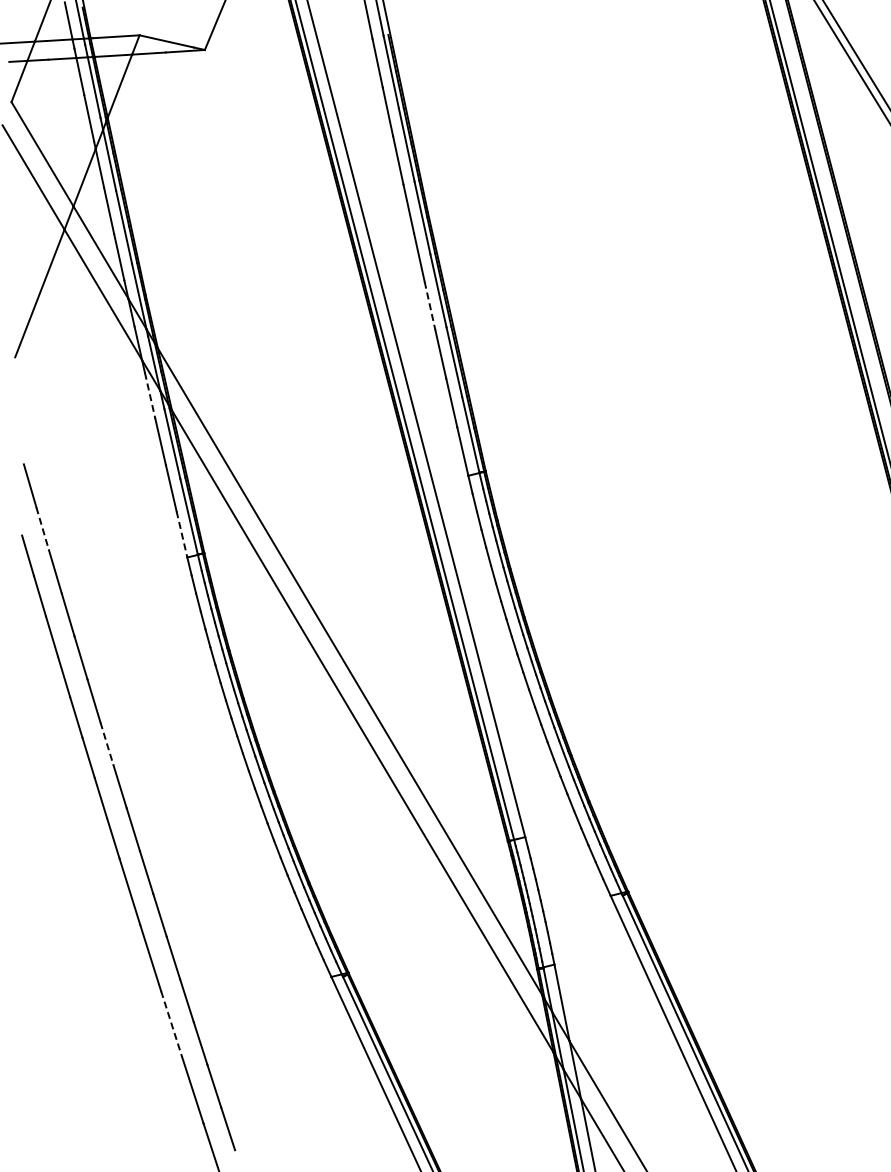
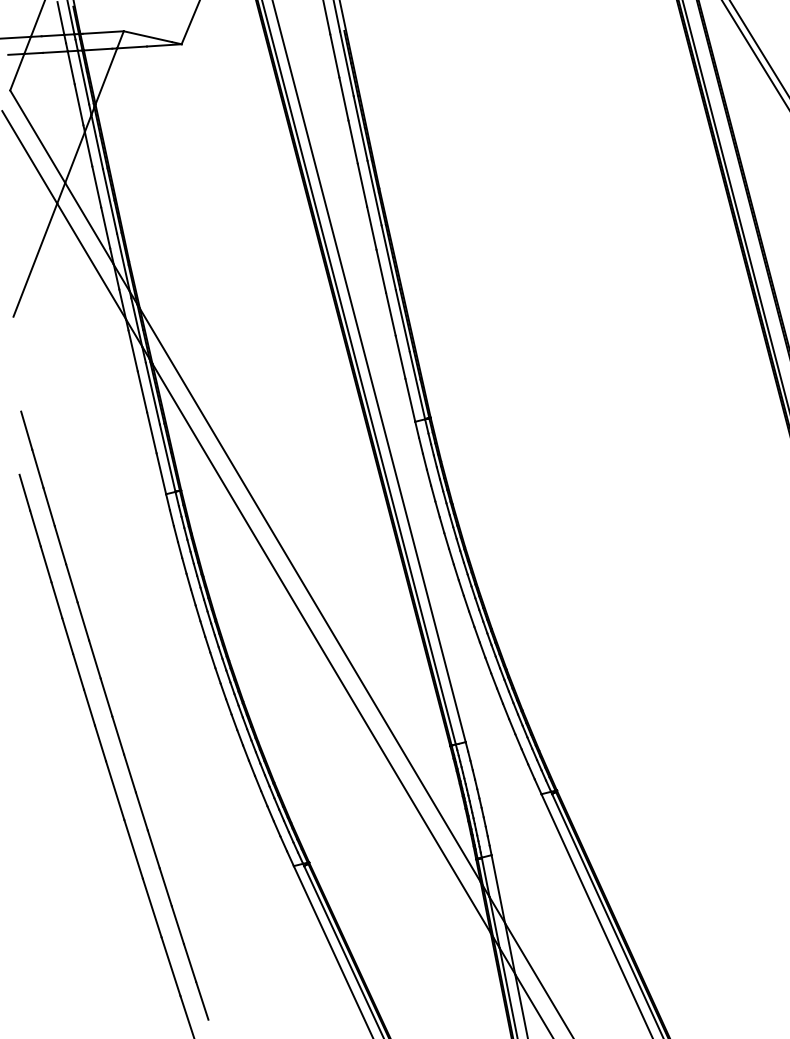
line: (430, 306) -> (381, 271), dashed -> solid
line: (150, 395) -> (133, 350), dashed -> solid
line: (42, 529) -> (37, 469), dashed -> solid
line: (181, 534) -> (160, 473), dashed -> solid
line: (107, 744) -> (95, 660), dashed -> solid
line: (171, 1024) -> (152, 908), dashed -> solid

